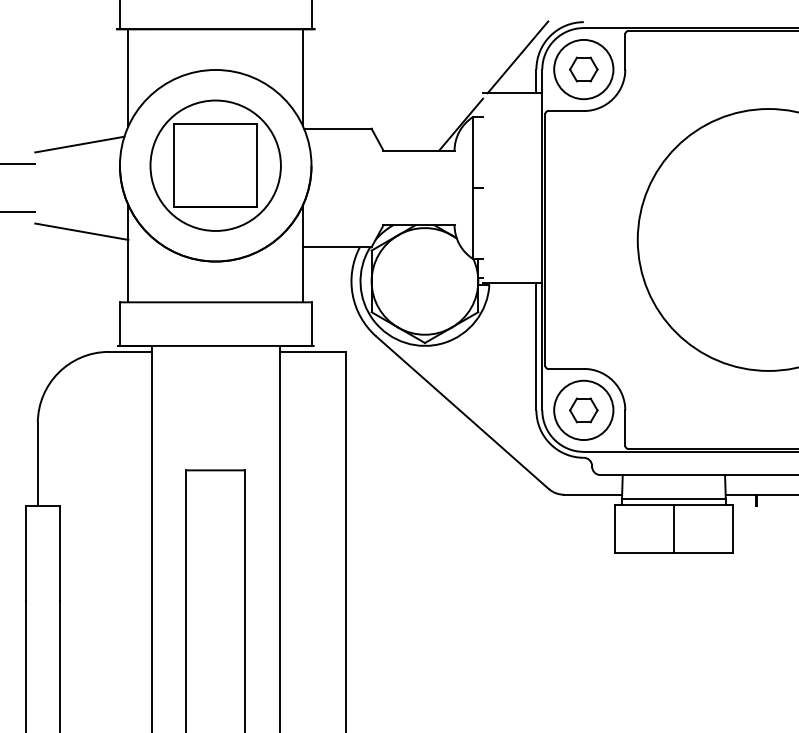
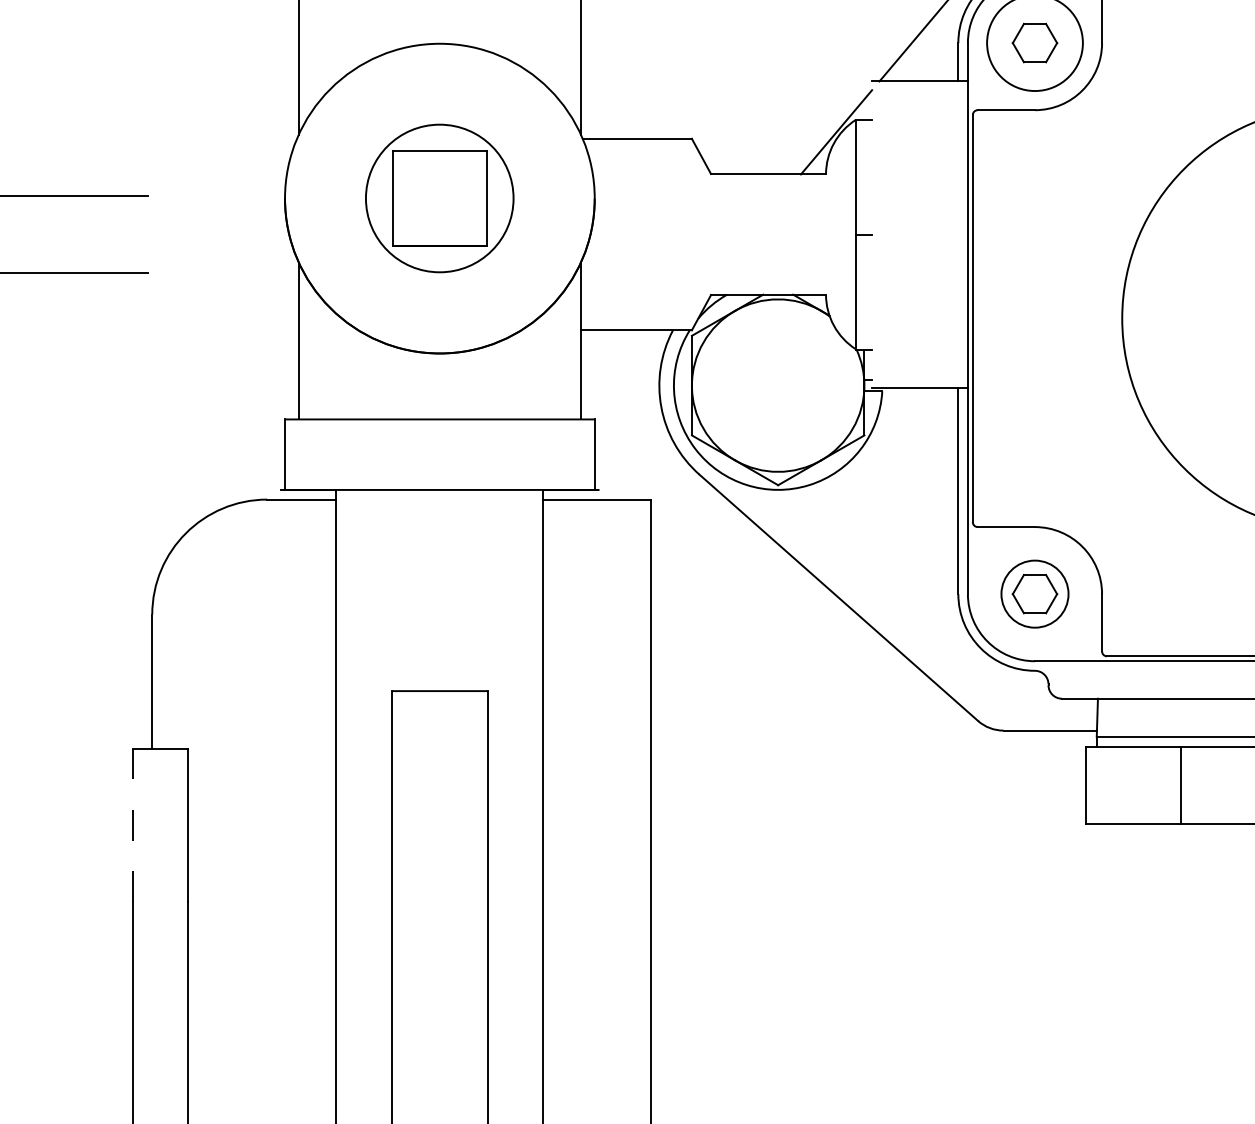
line: (79, 144) -> (219, 164), removed
part: (215, 165) -> (439, 198), size x0.7
line: (81, 231) -> (222, 304), removed
circle: (583, 410) -> (1034, 594), size x0.7
line: (26, 552) -> (133, 823), solid -> dashed

